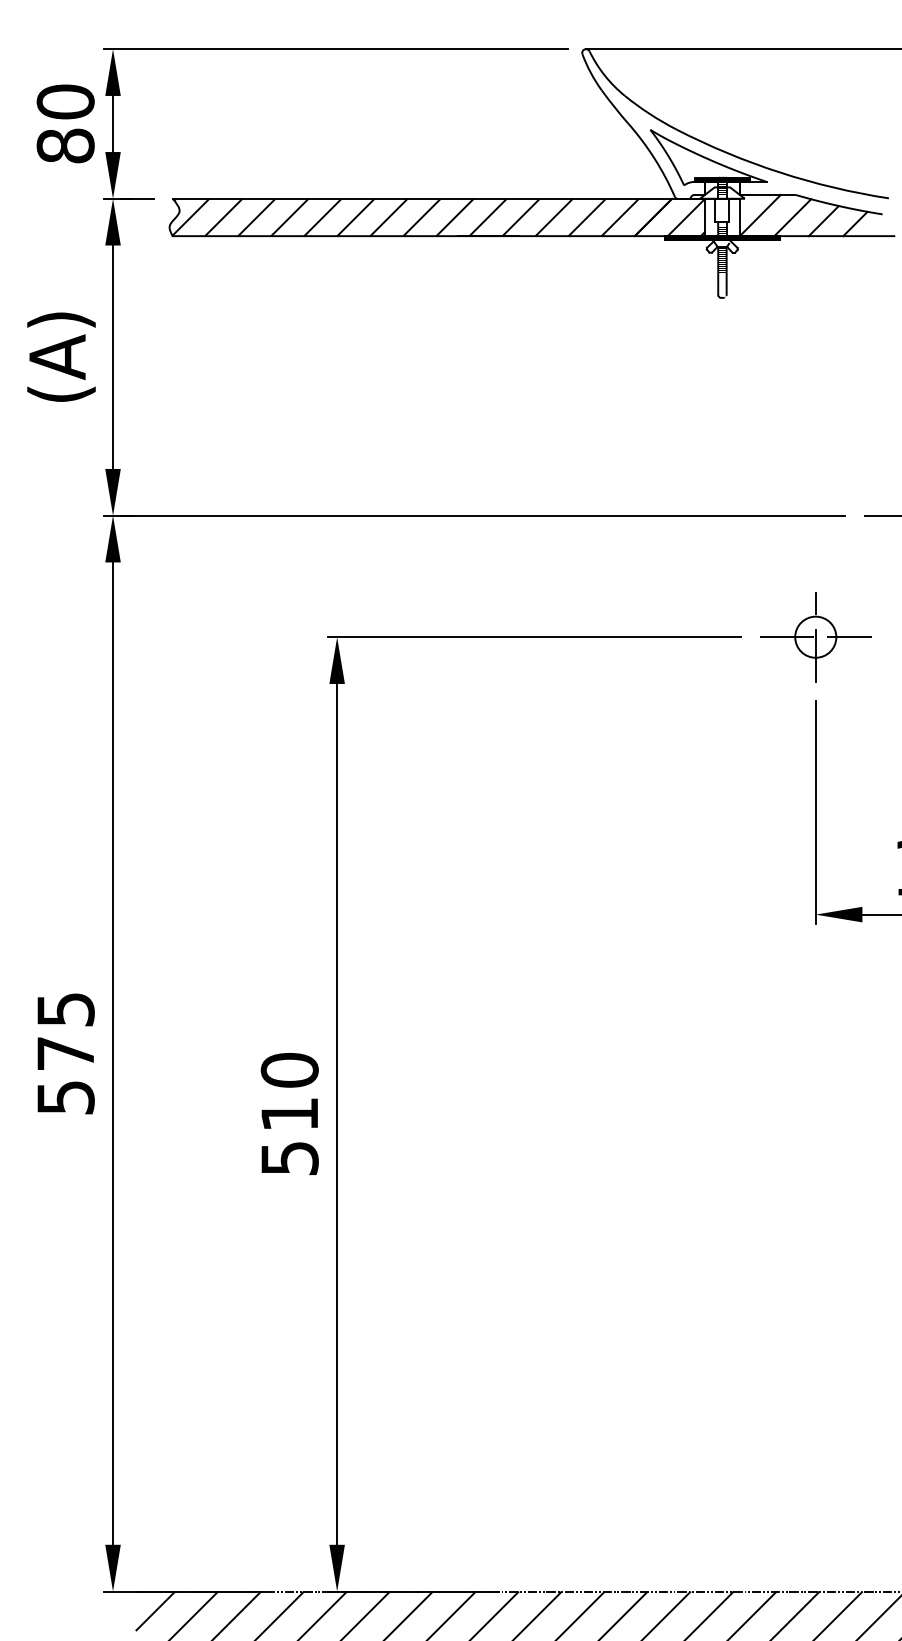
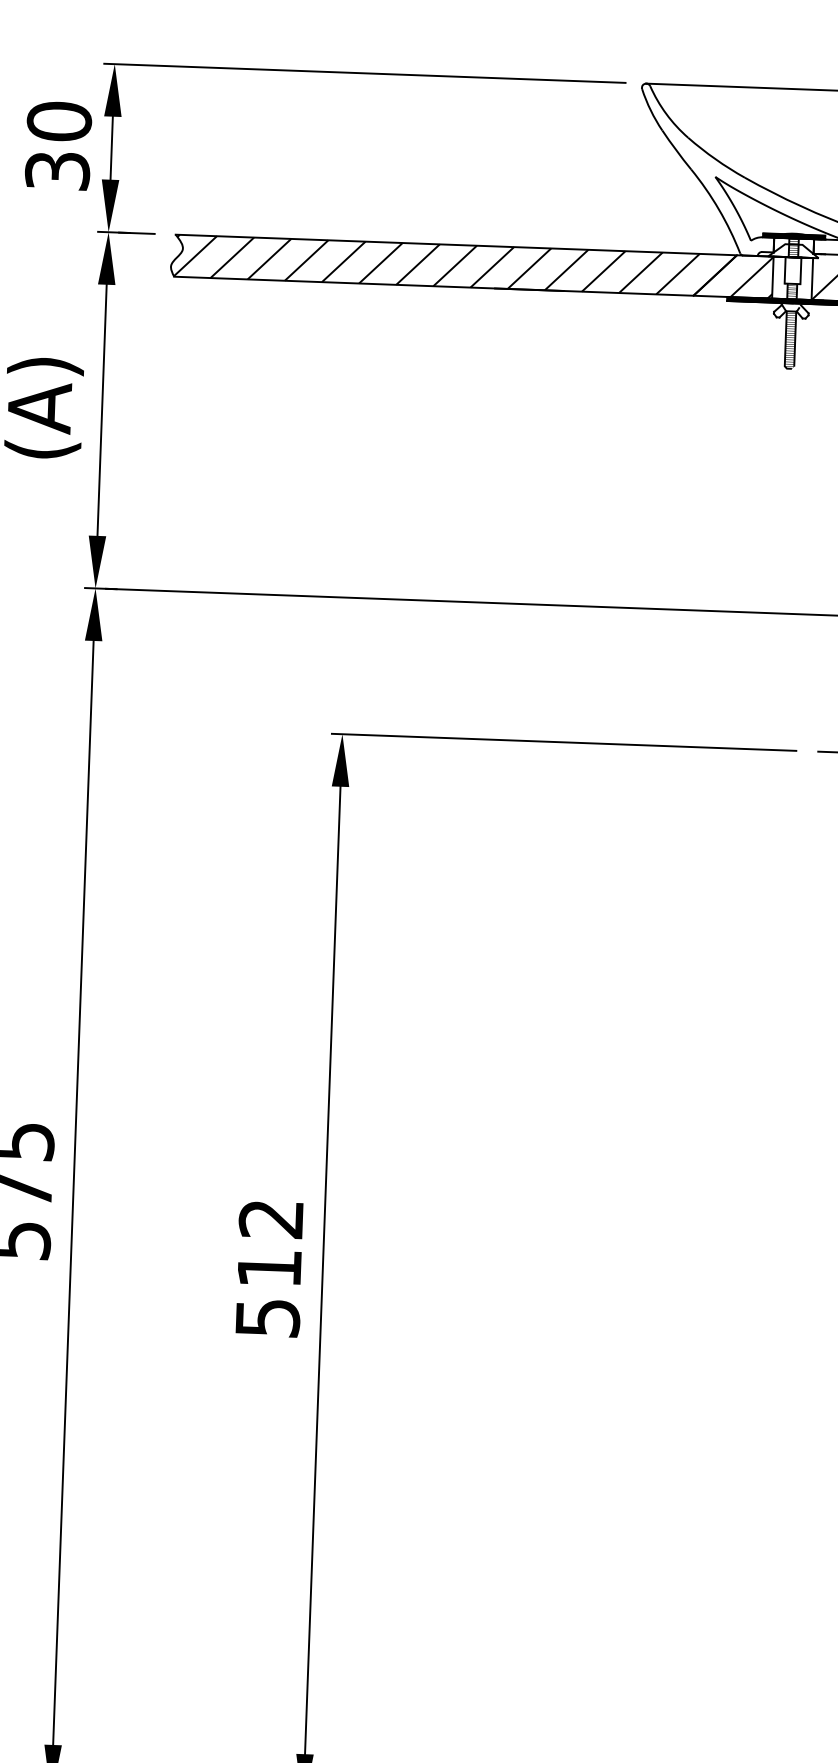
text: (65, 145) -> (57, 170), 80 -> 30
text: (289, 1070) -> (271, 1219), 510 -> 512

